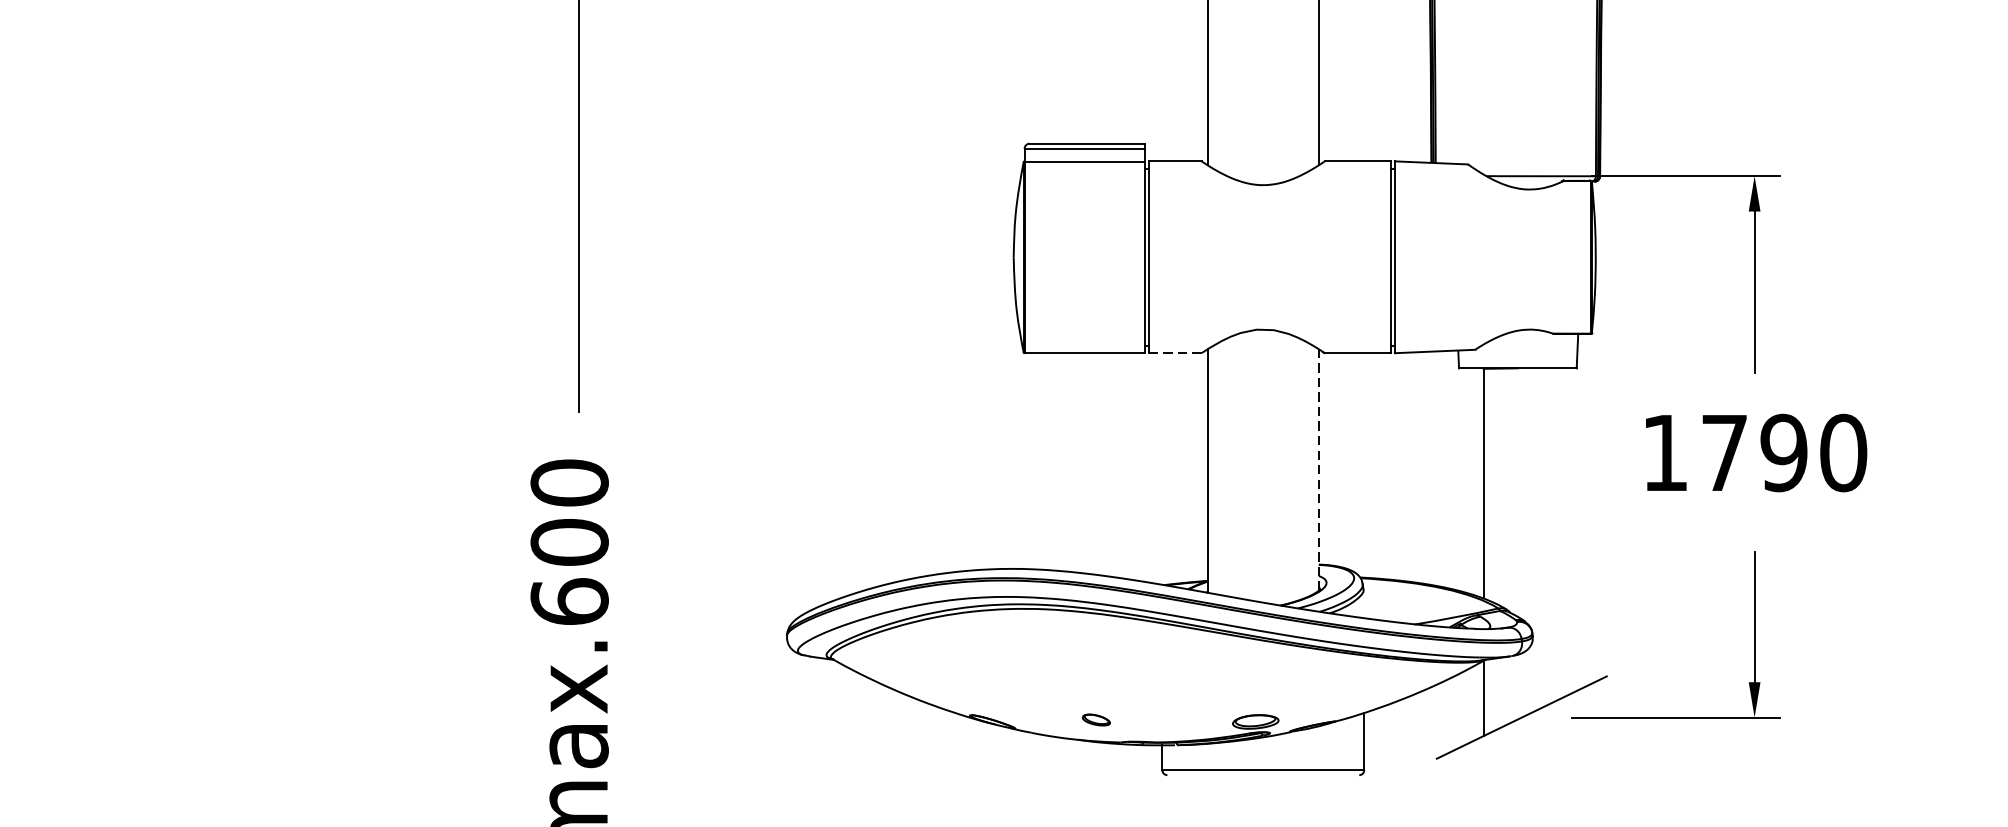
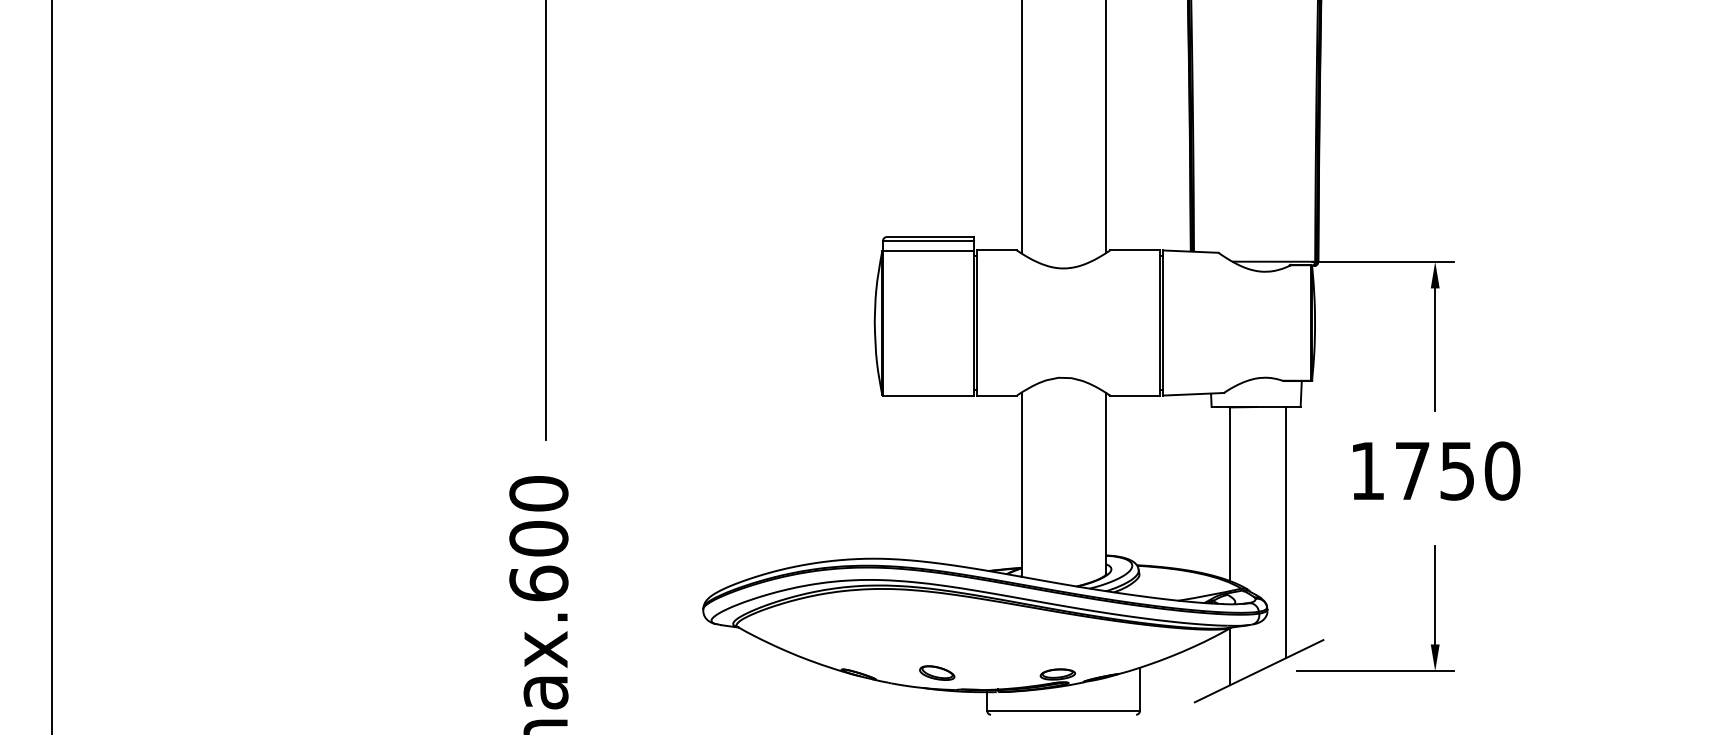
line: (1175, 353) -> (997, 395), dashed -> solid
text: (1784, 452) -> (1457, 470), 1790 -> 1750
line: (1318, 469) -> (1105, 483), dashed -> solid
line: (1558, 534) -> (1286, 532), added
part: (1096, 719) -> (937, 672), size x1.67

